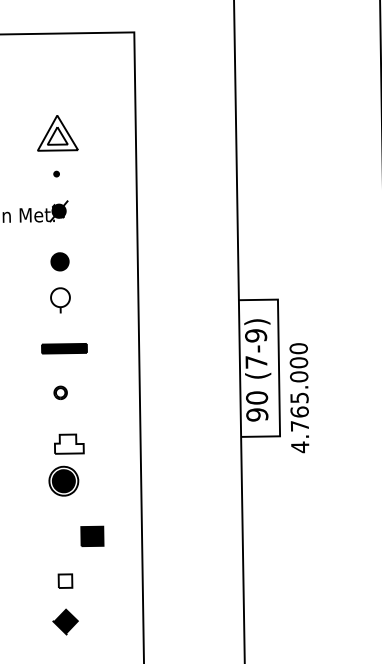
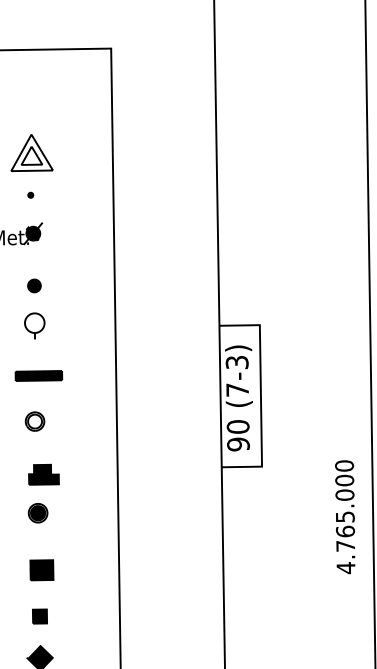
part: (60, 261) -> (34, 285), size x0.71
text: (255, 335) -> (236, 362), (7-9) -> (7-3)
part: (60, 392) -> (34, 421), size x1.43
text: (299, 398) -> (345, 517), moved
fill: (68, 443) -> (43, 474), added
part: (63, 481) -> (37, 513), size x0.62
part: (92, 535) -> (42, 569), moved
fill: (65, 581) -> (39, 616), added

